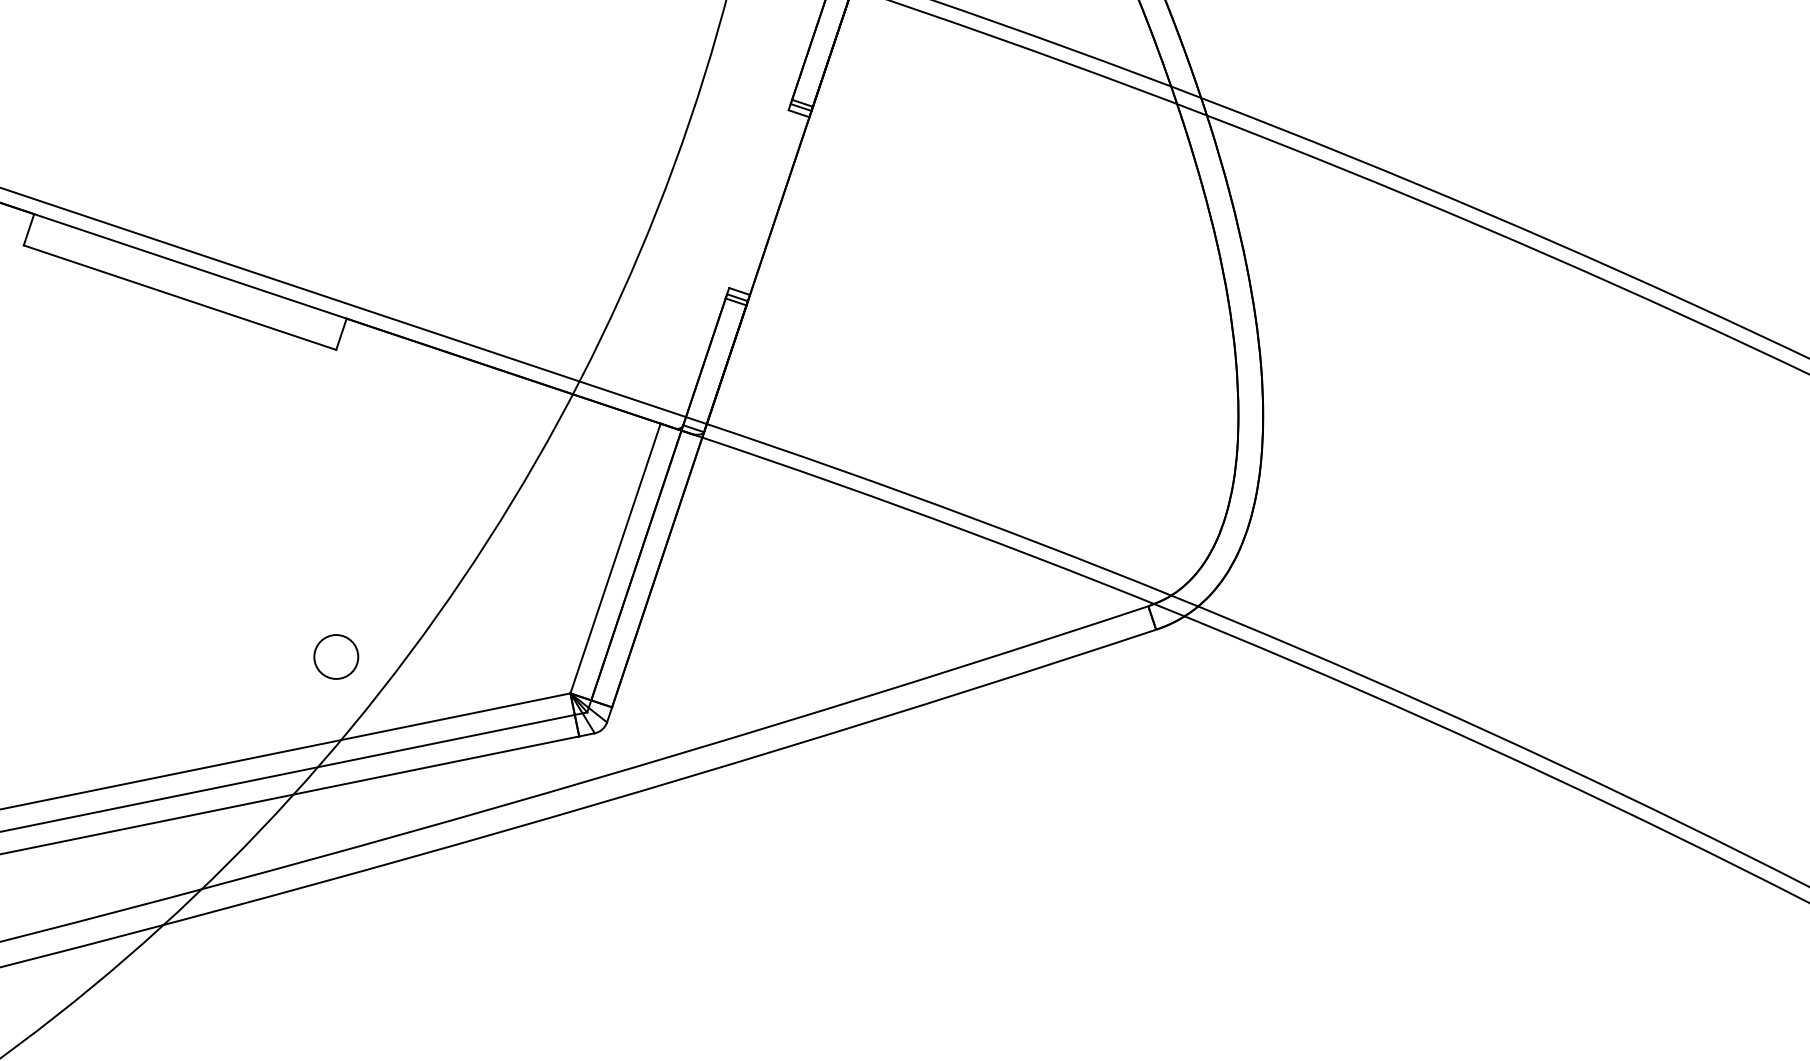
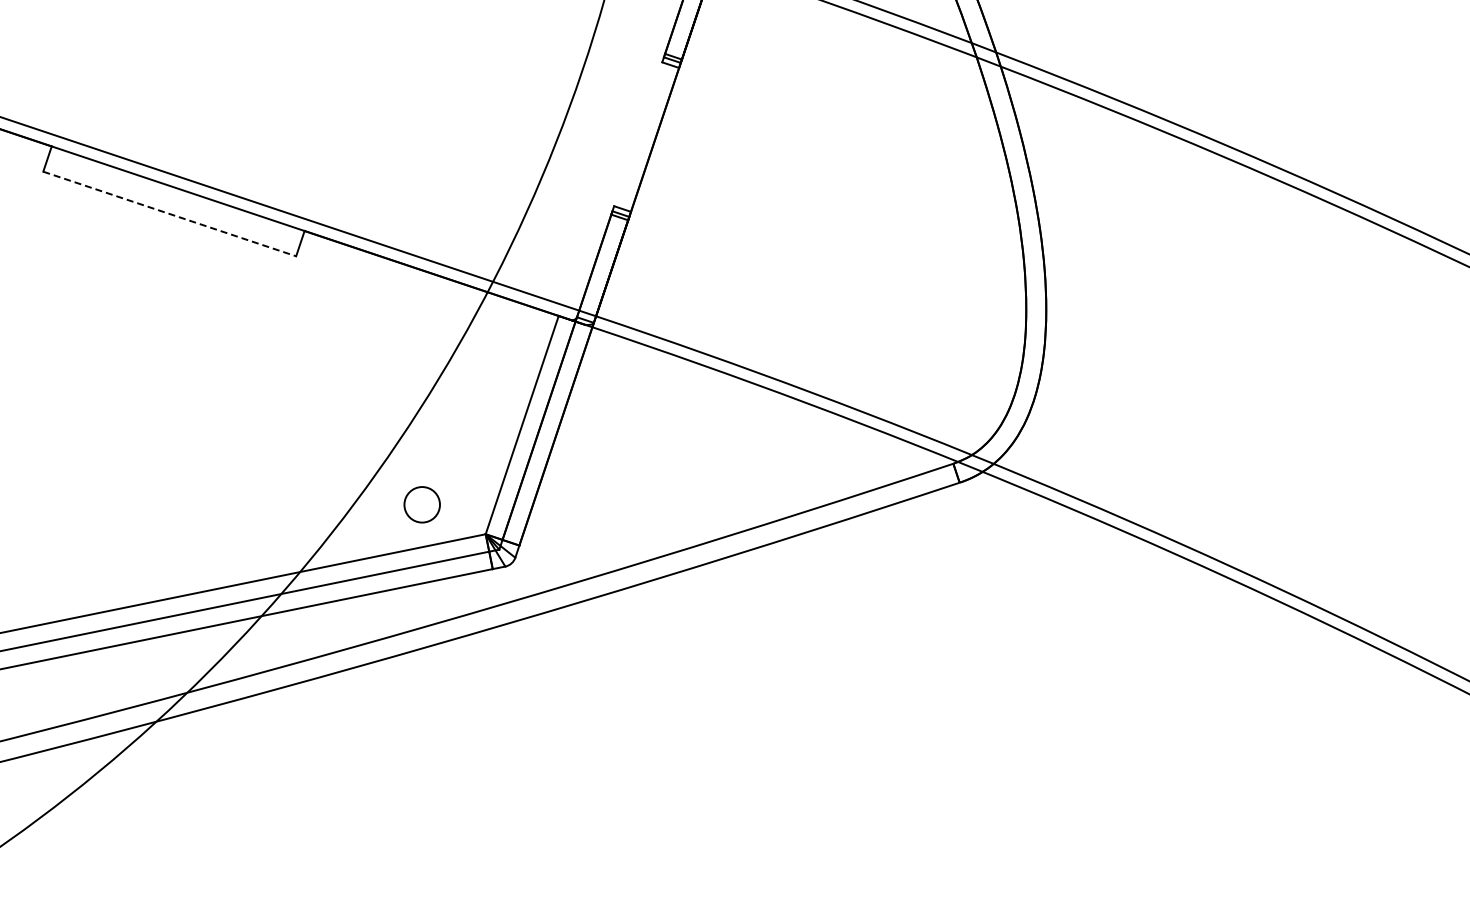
line: (180, 298) -> (170, 214), solid -> dashed
circle: (335, 656) -> (421, 504), moved

